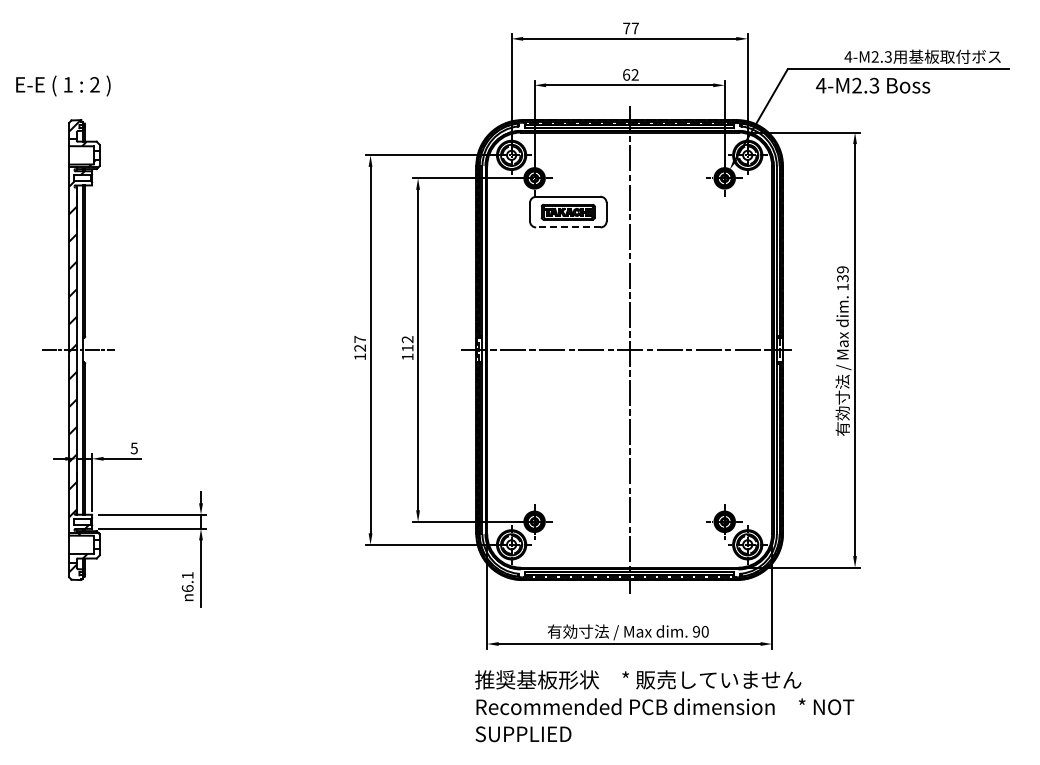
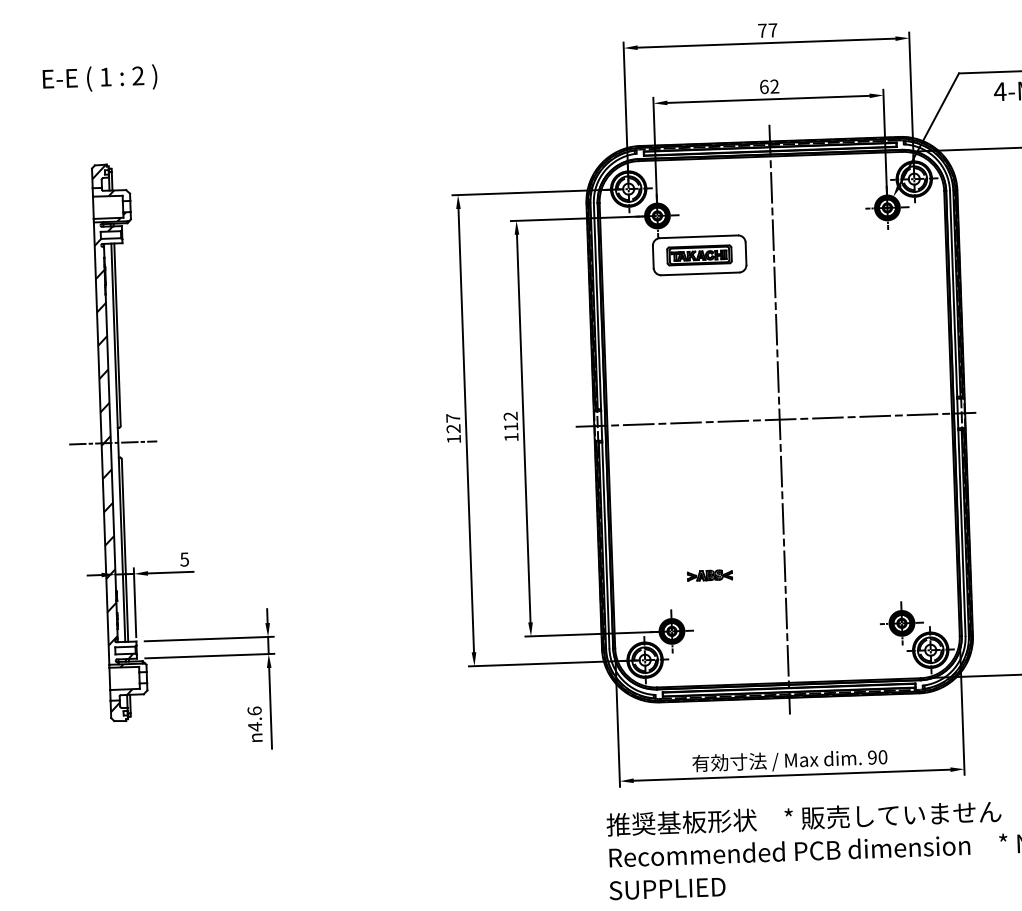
text: (63, 85) -> (100, 78), moved
line: (567, 227) -> (699, 273), dashed -> solid
part: (567, 476) -> (709, 575), added
text: (187, 581) -> (254, 718), n6.1 -> n4.6

